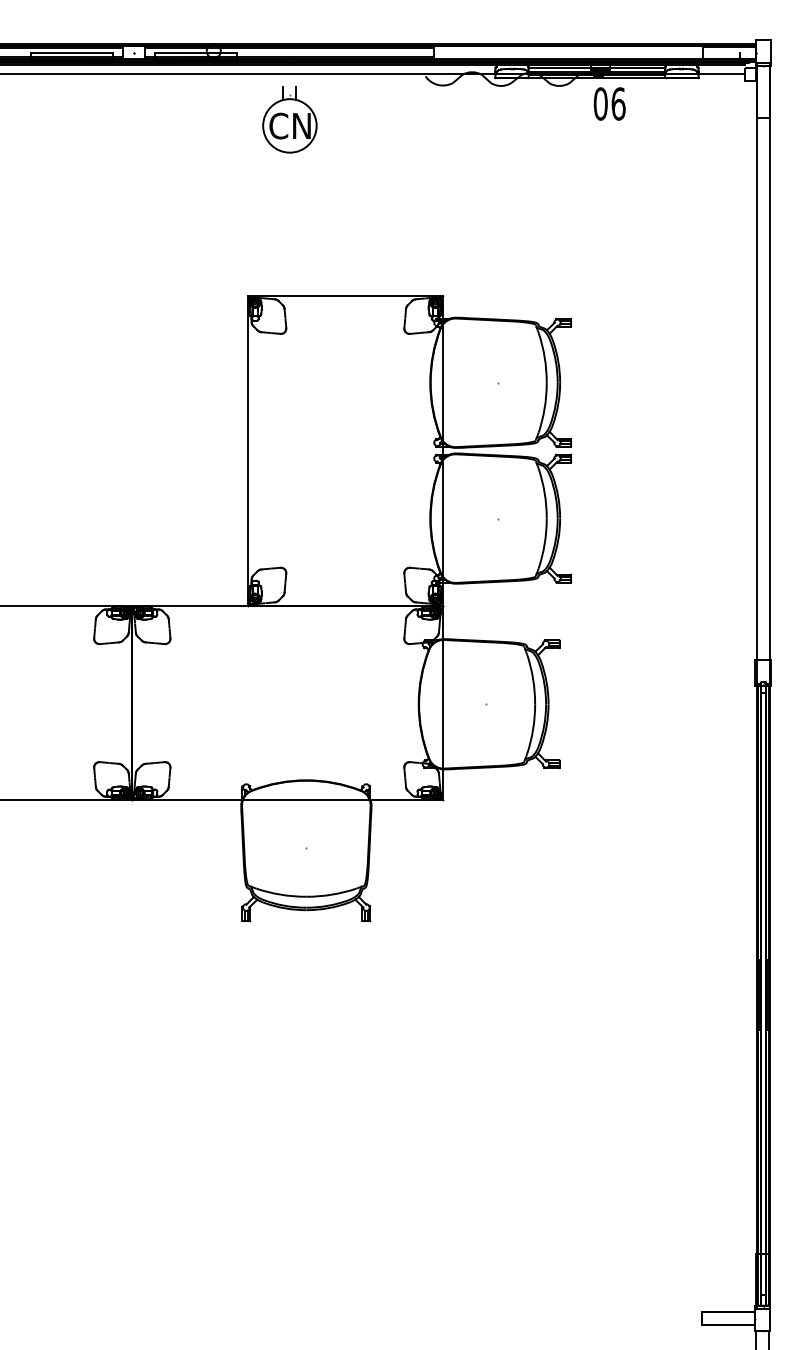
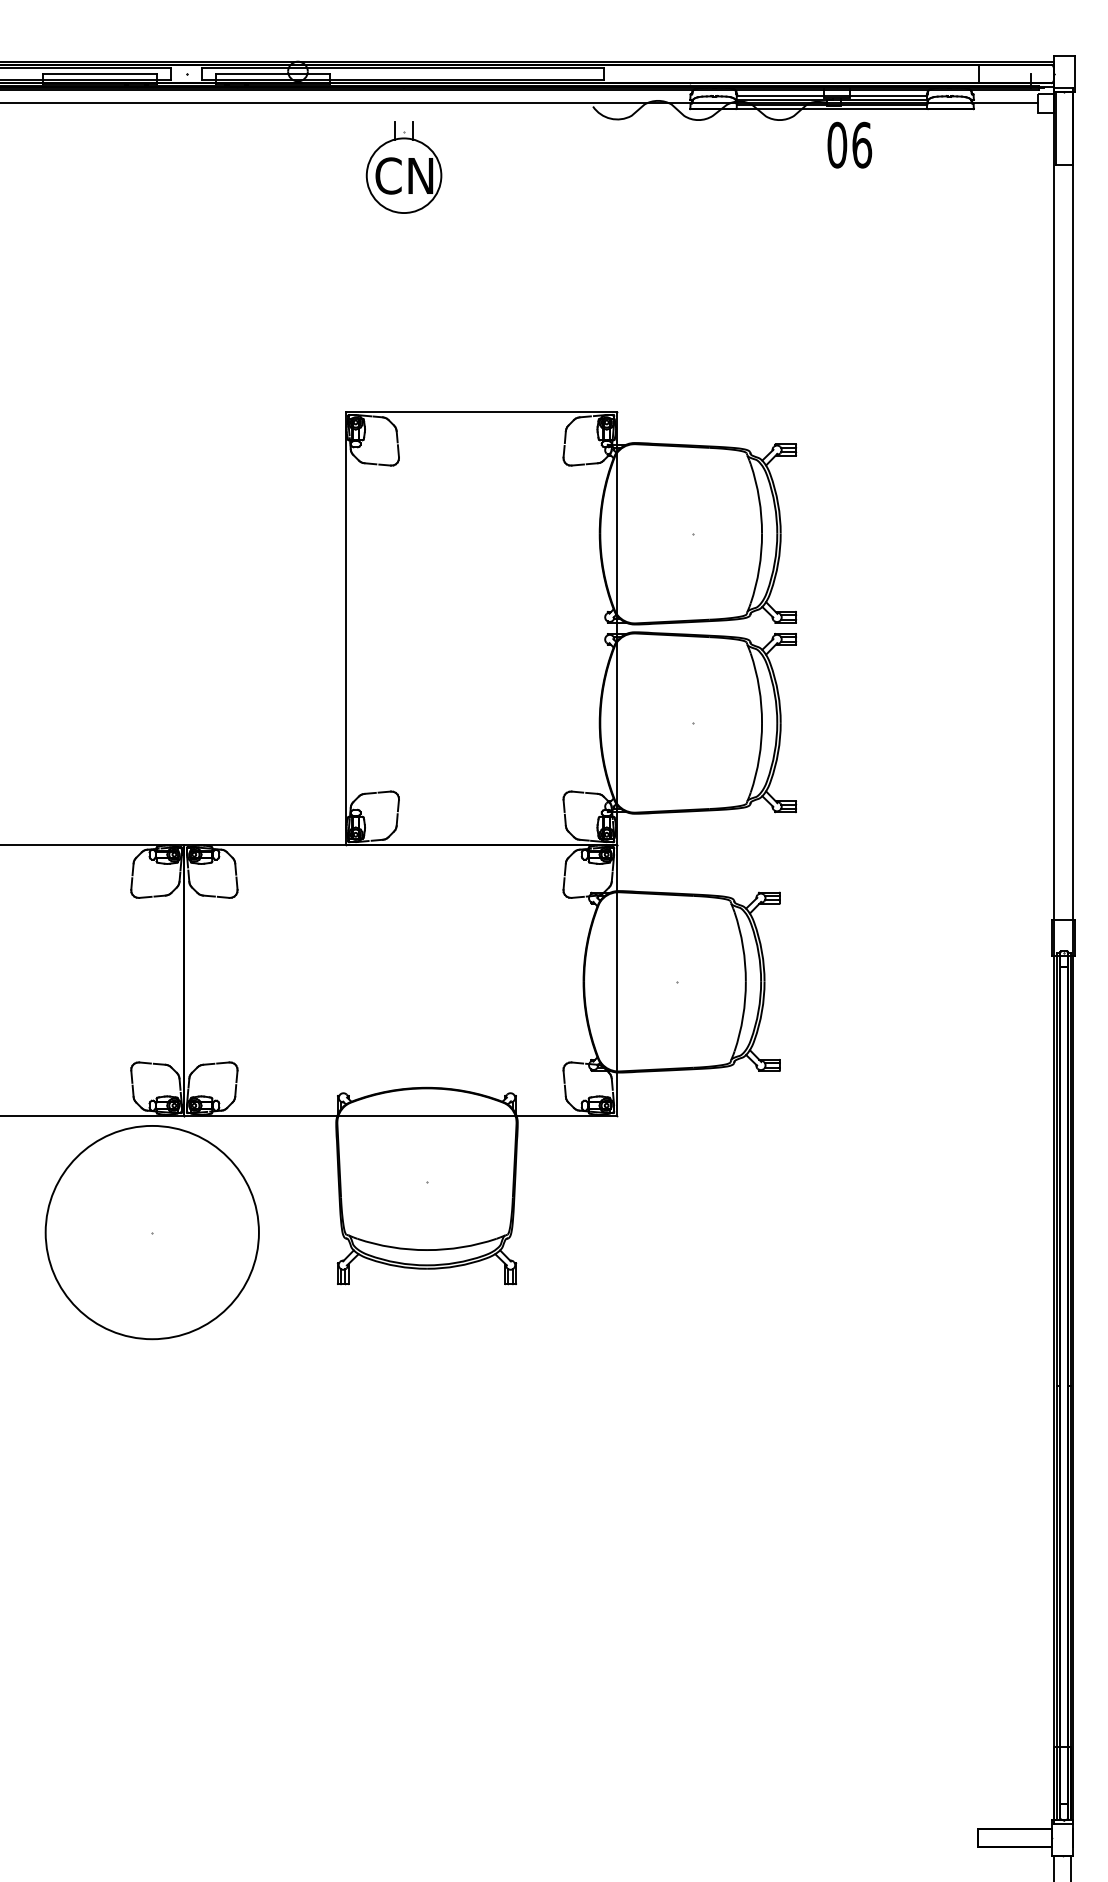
part: (108, 884) -> (151, 1232), added

